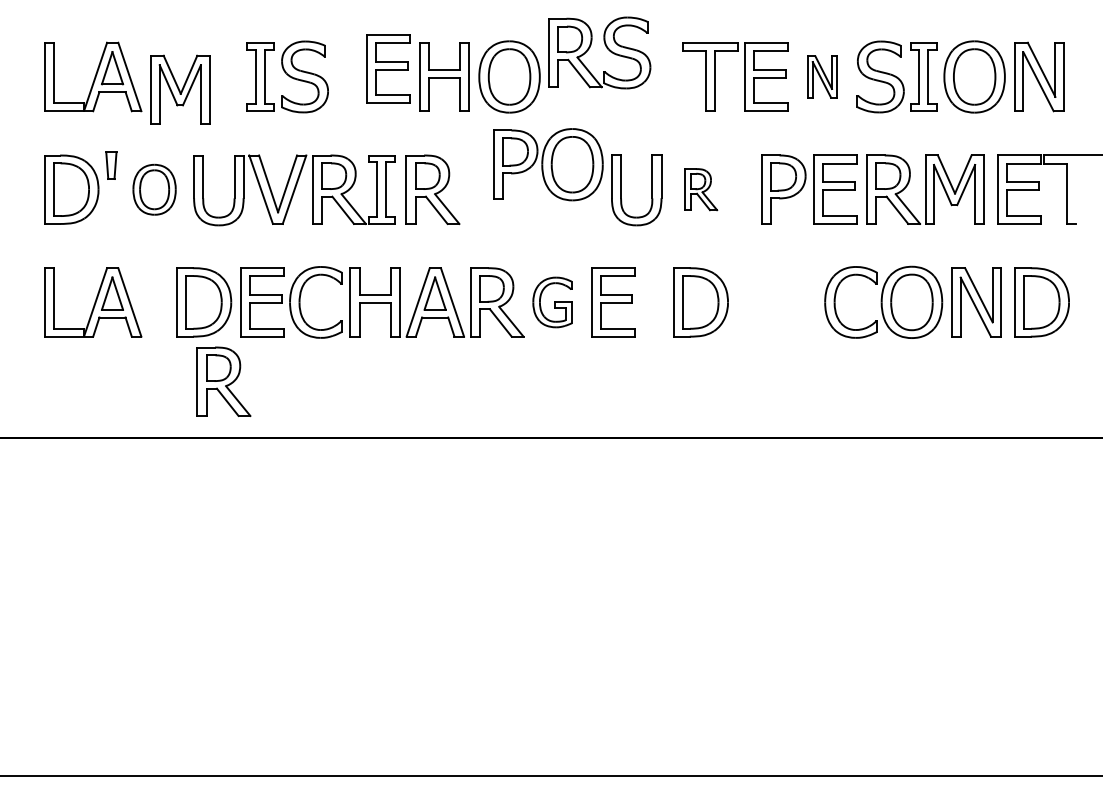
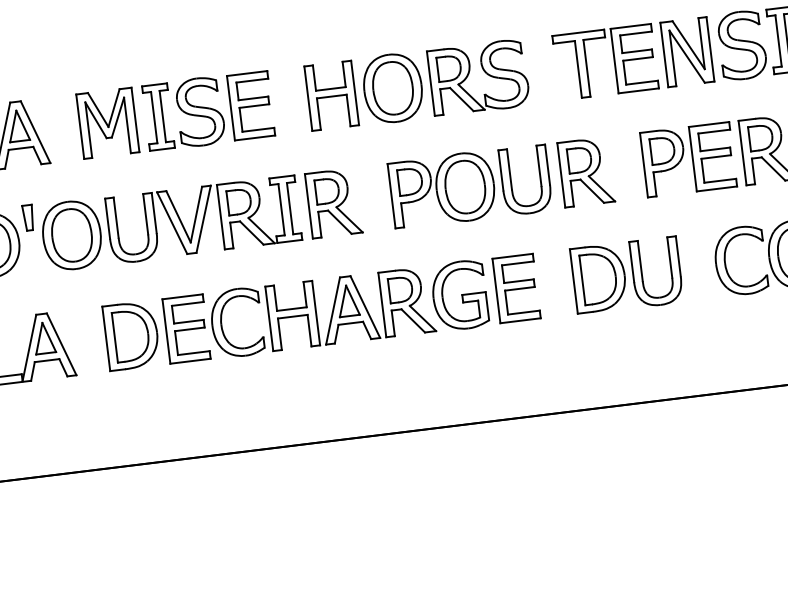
part: (606, 48) -> (484, 72), moved
part: (388, 68) -> (250, 105), moved
part: (822, 76) -> (687, 51), size x1.67
part: (180, 89) -> (107, 122), moved
part: (548, 164) -> (442, 189), moved
part: (154, 189) -> (71, 235), size x1.43
part: (701, 189) -> (586, 172), size x1.67
part: (552, 302) -> (459, 295), size x1.43
part: (746, 302) -> (642, 273), added
part: (223, 381) -> (158, 407), removed

